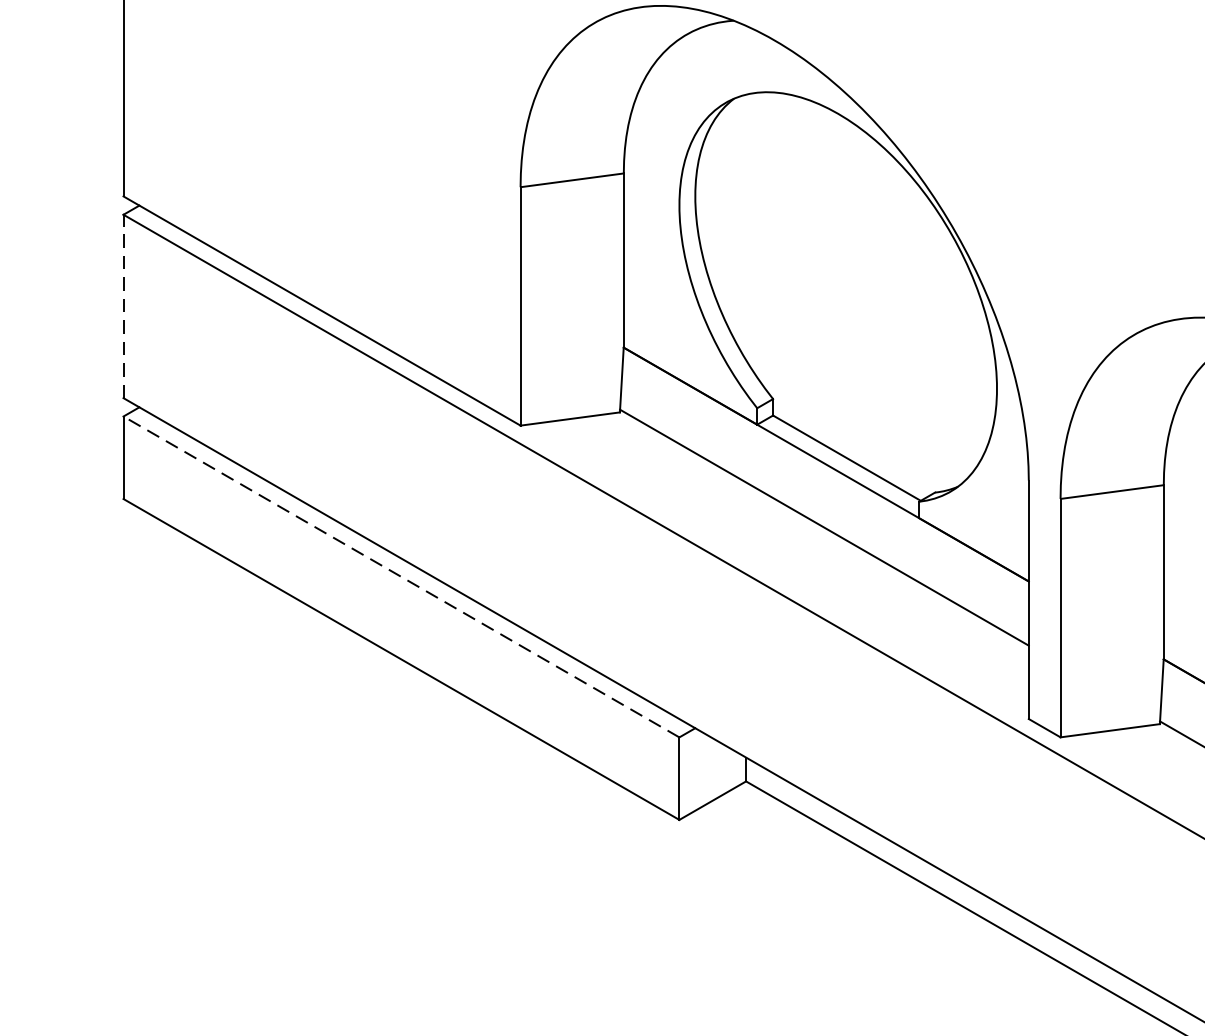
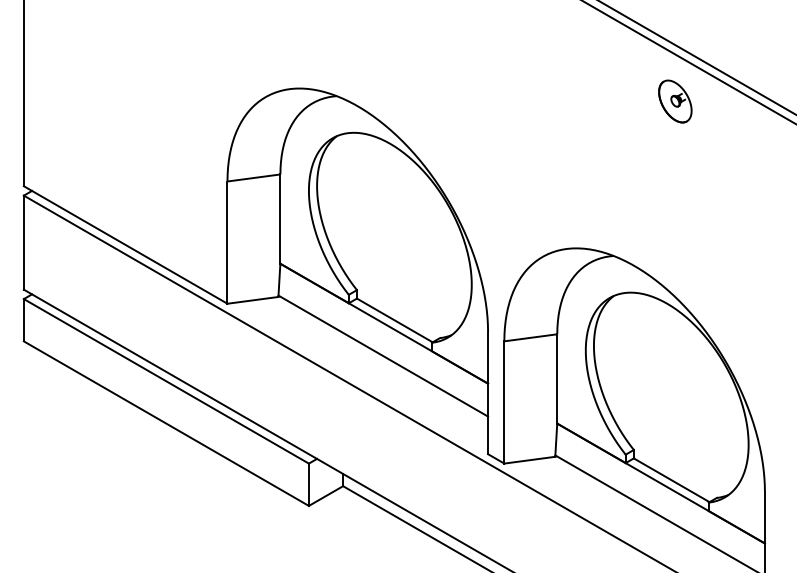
line: (122, 306) -> (23, 242), dashed -> solid
line: (401, 577) -> (166, 381), dashed -> solid

